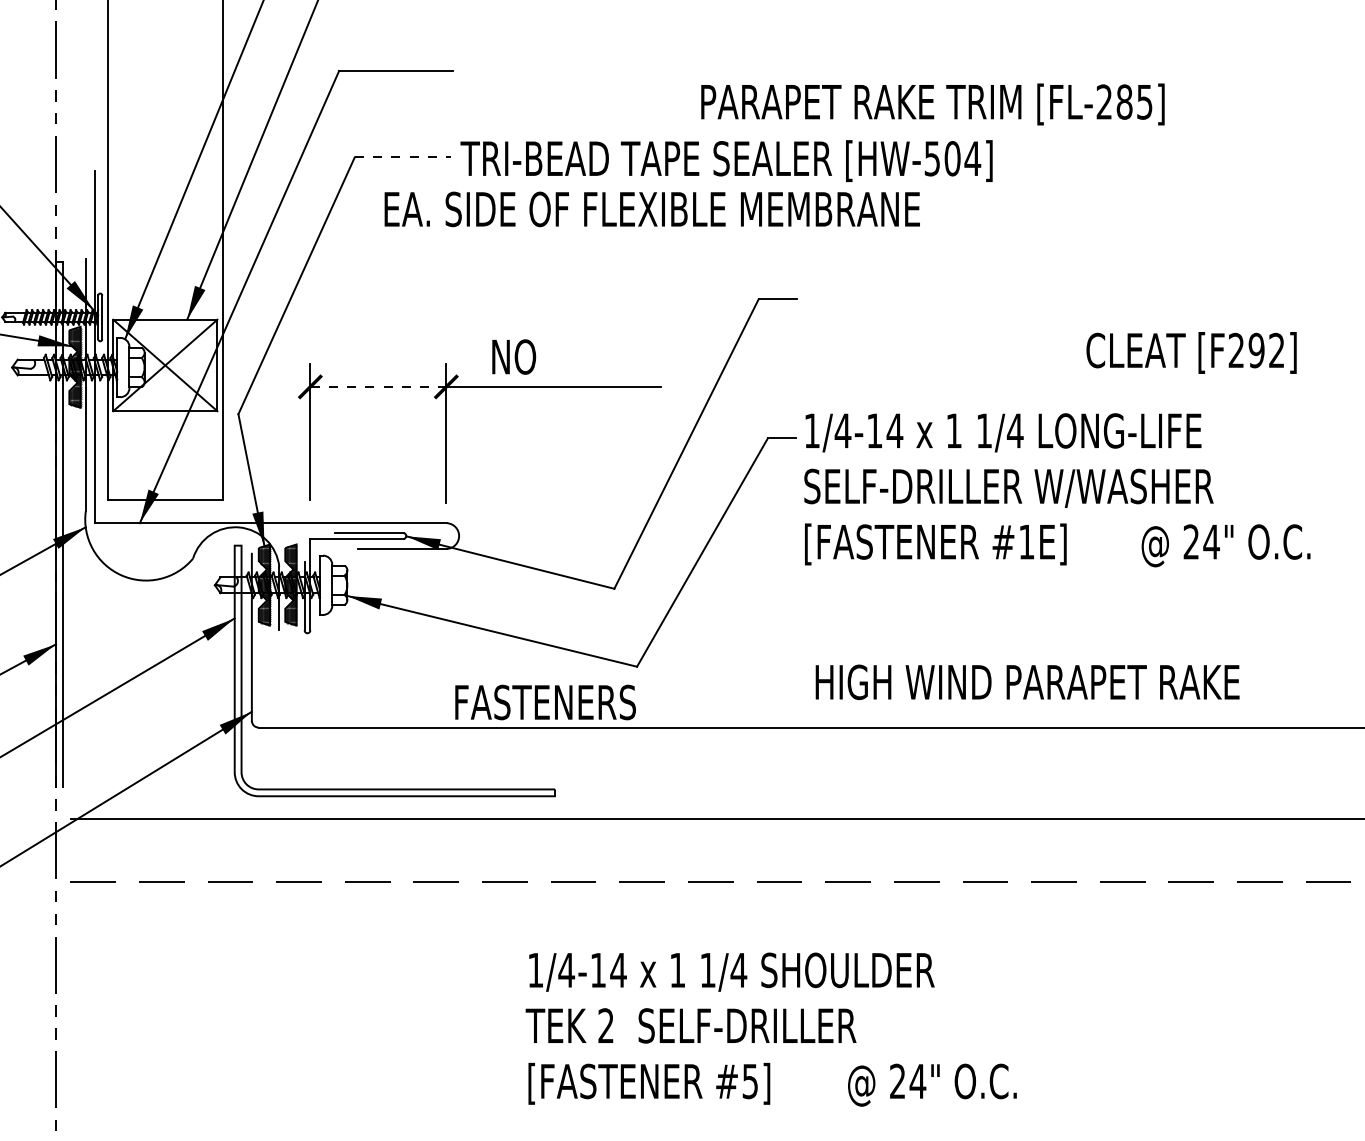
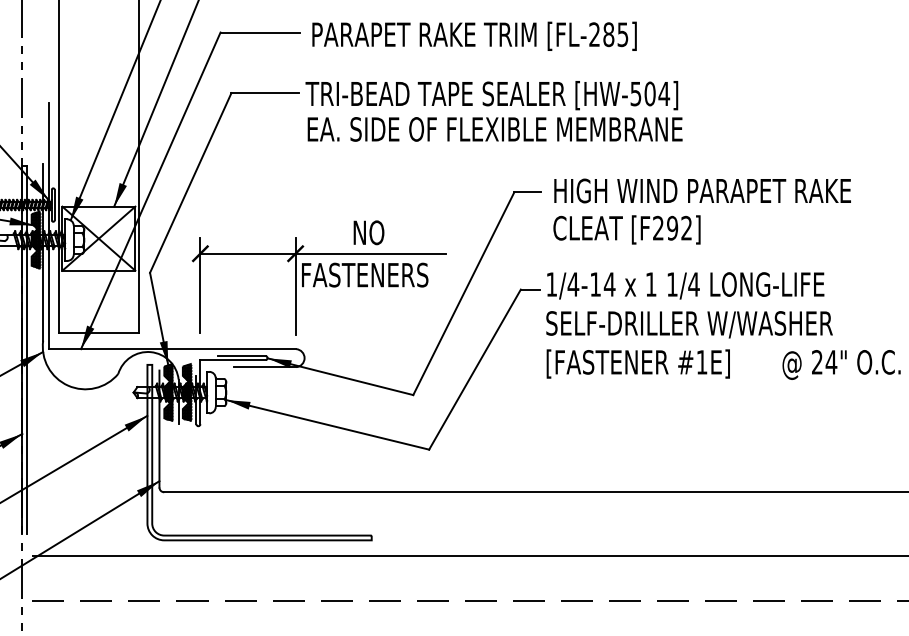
text: (932, 104) -> (474, 36), moved
line: (403, 157) -> (265, 93), dashed -> solid
text: (651, 209) -> (494, 129), moved
text: (1191, 352) -> (626, 229), moved
text: (514, 356) -> (369, 232), moved
line: (378, 386) -> (248, 253), dashed -> solid
text: (1027, 682) -> (702, 191), moved
text: (545, 702) -> (365, 275), moved

